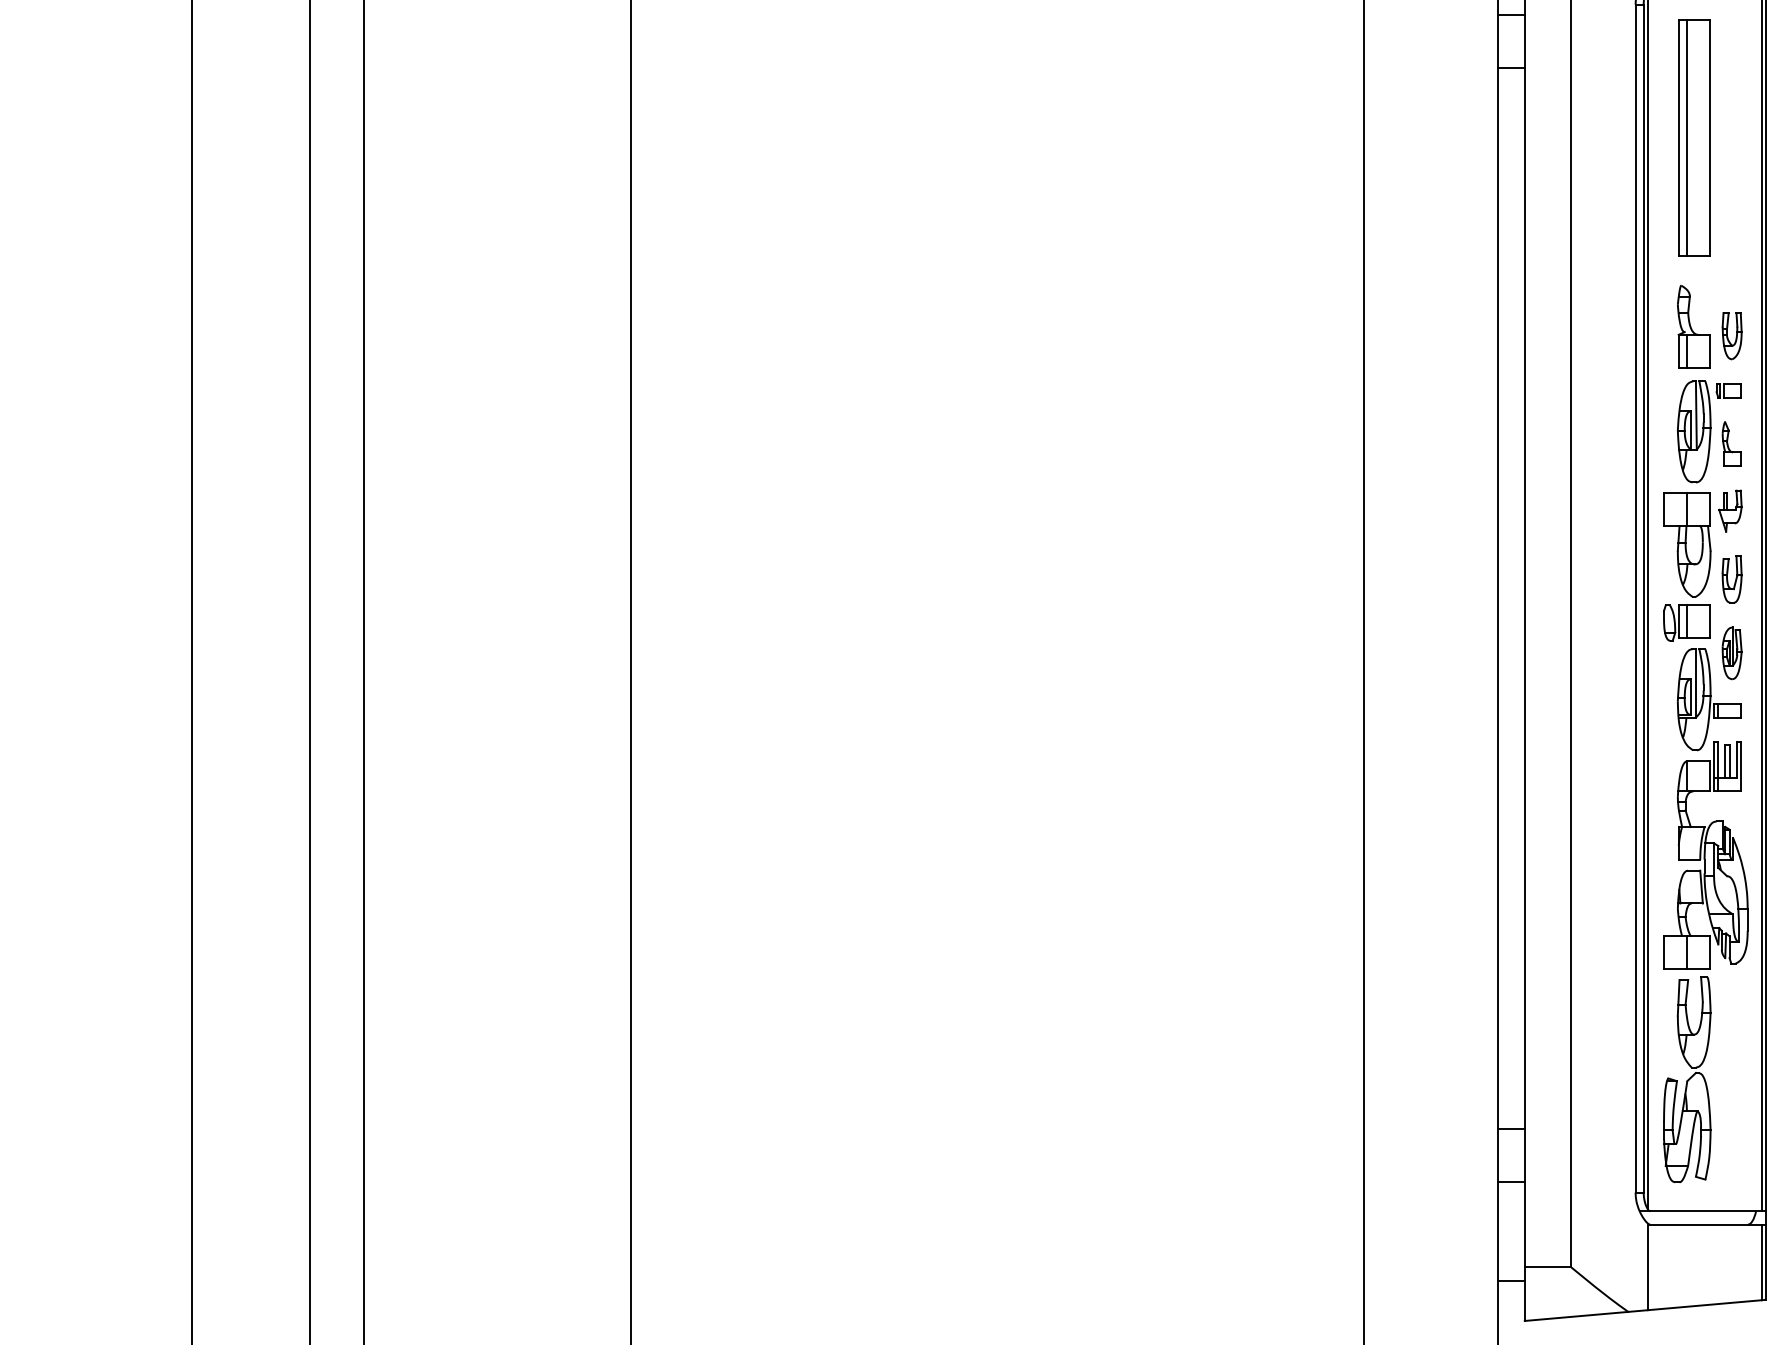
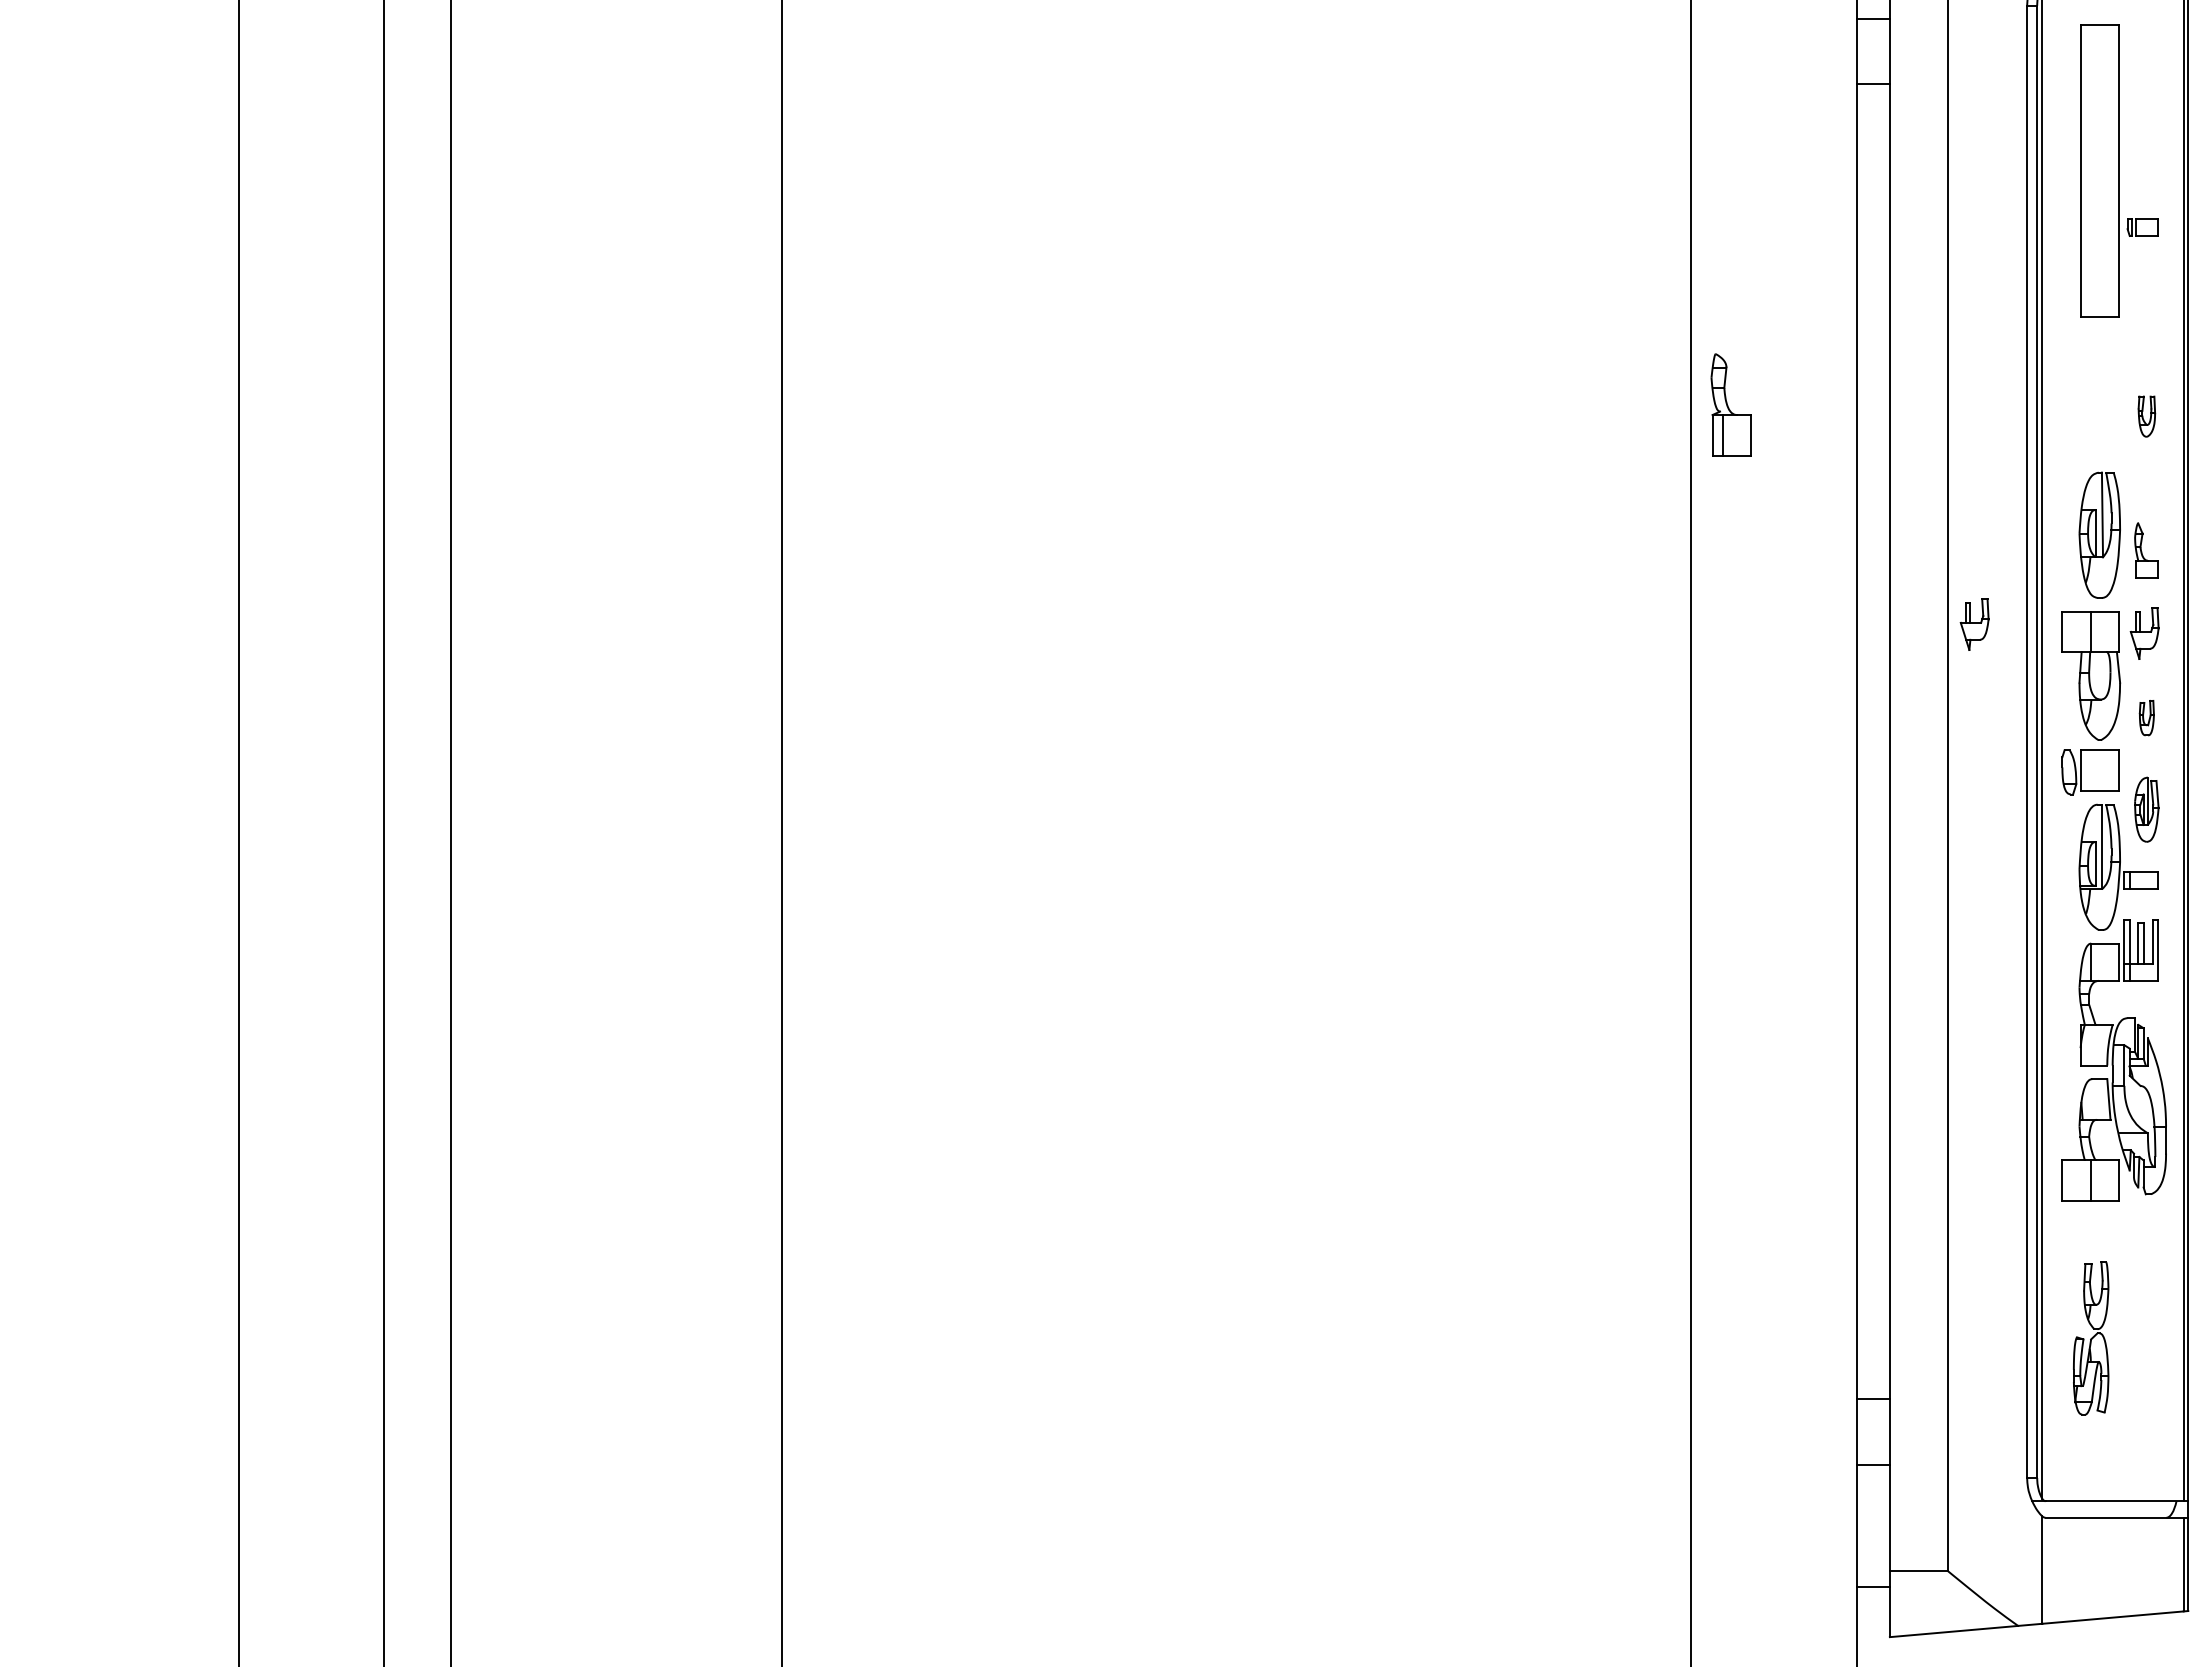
line: (1687, 137) -> (2091, 170), removed
part: (1693, 326) -> (1730, 404), moved
part: (1731, 336) -> (2146, 416), size x0.7
part: (1728, 390) -> (2142, 227), moved
part: (1593, 503) -> (1974, 624), added
part: (1731, 578) -> (2146, 717), size x0.6
line: (1687, 621) -> (2091, 770), removed
part: (1686, 1079) -> (2090, 1338), size x0.6

